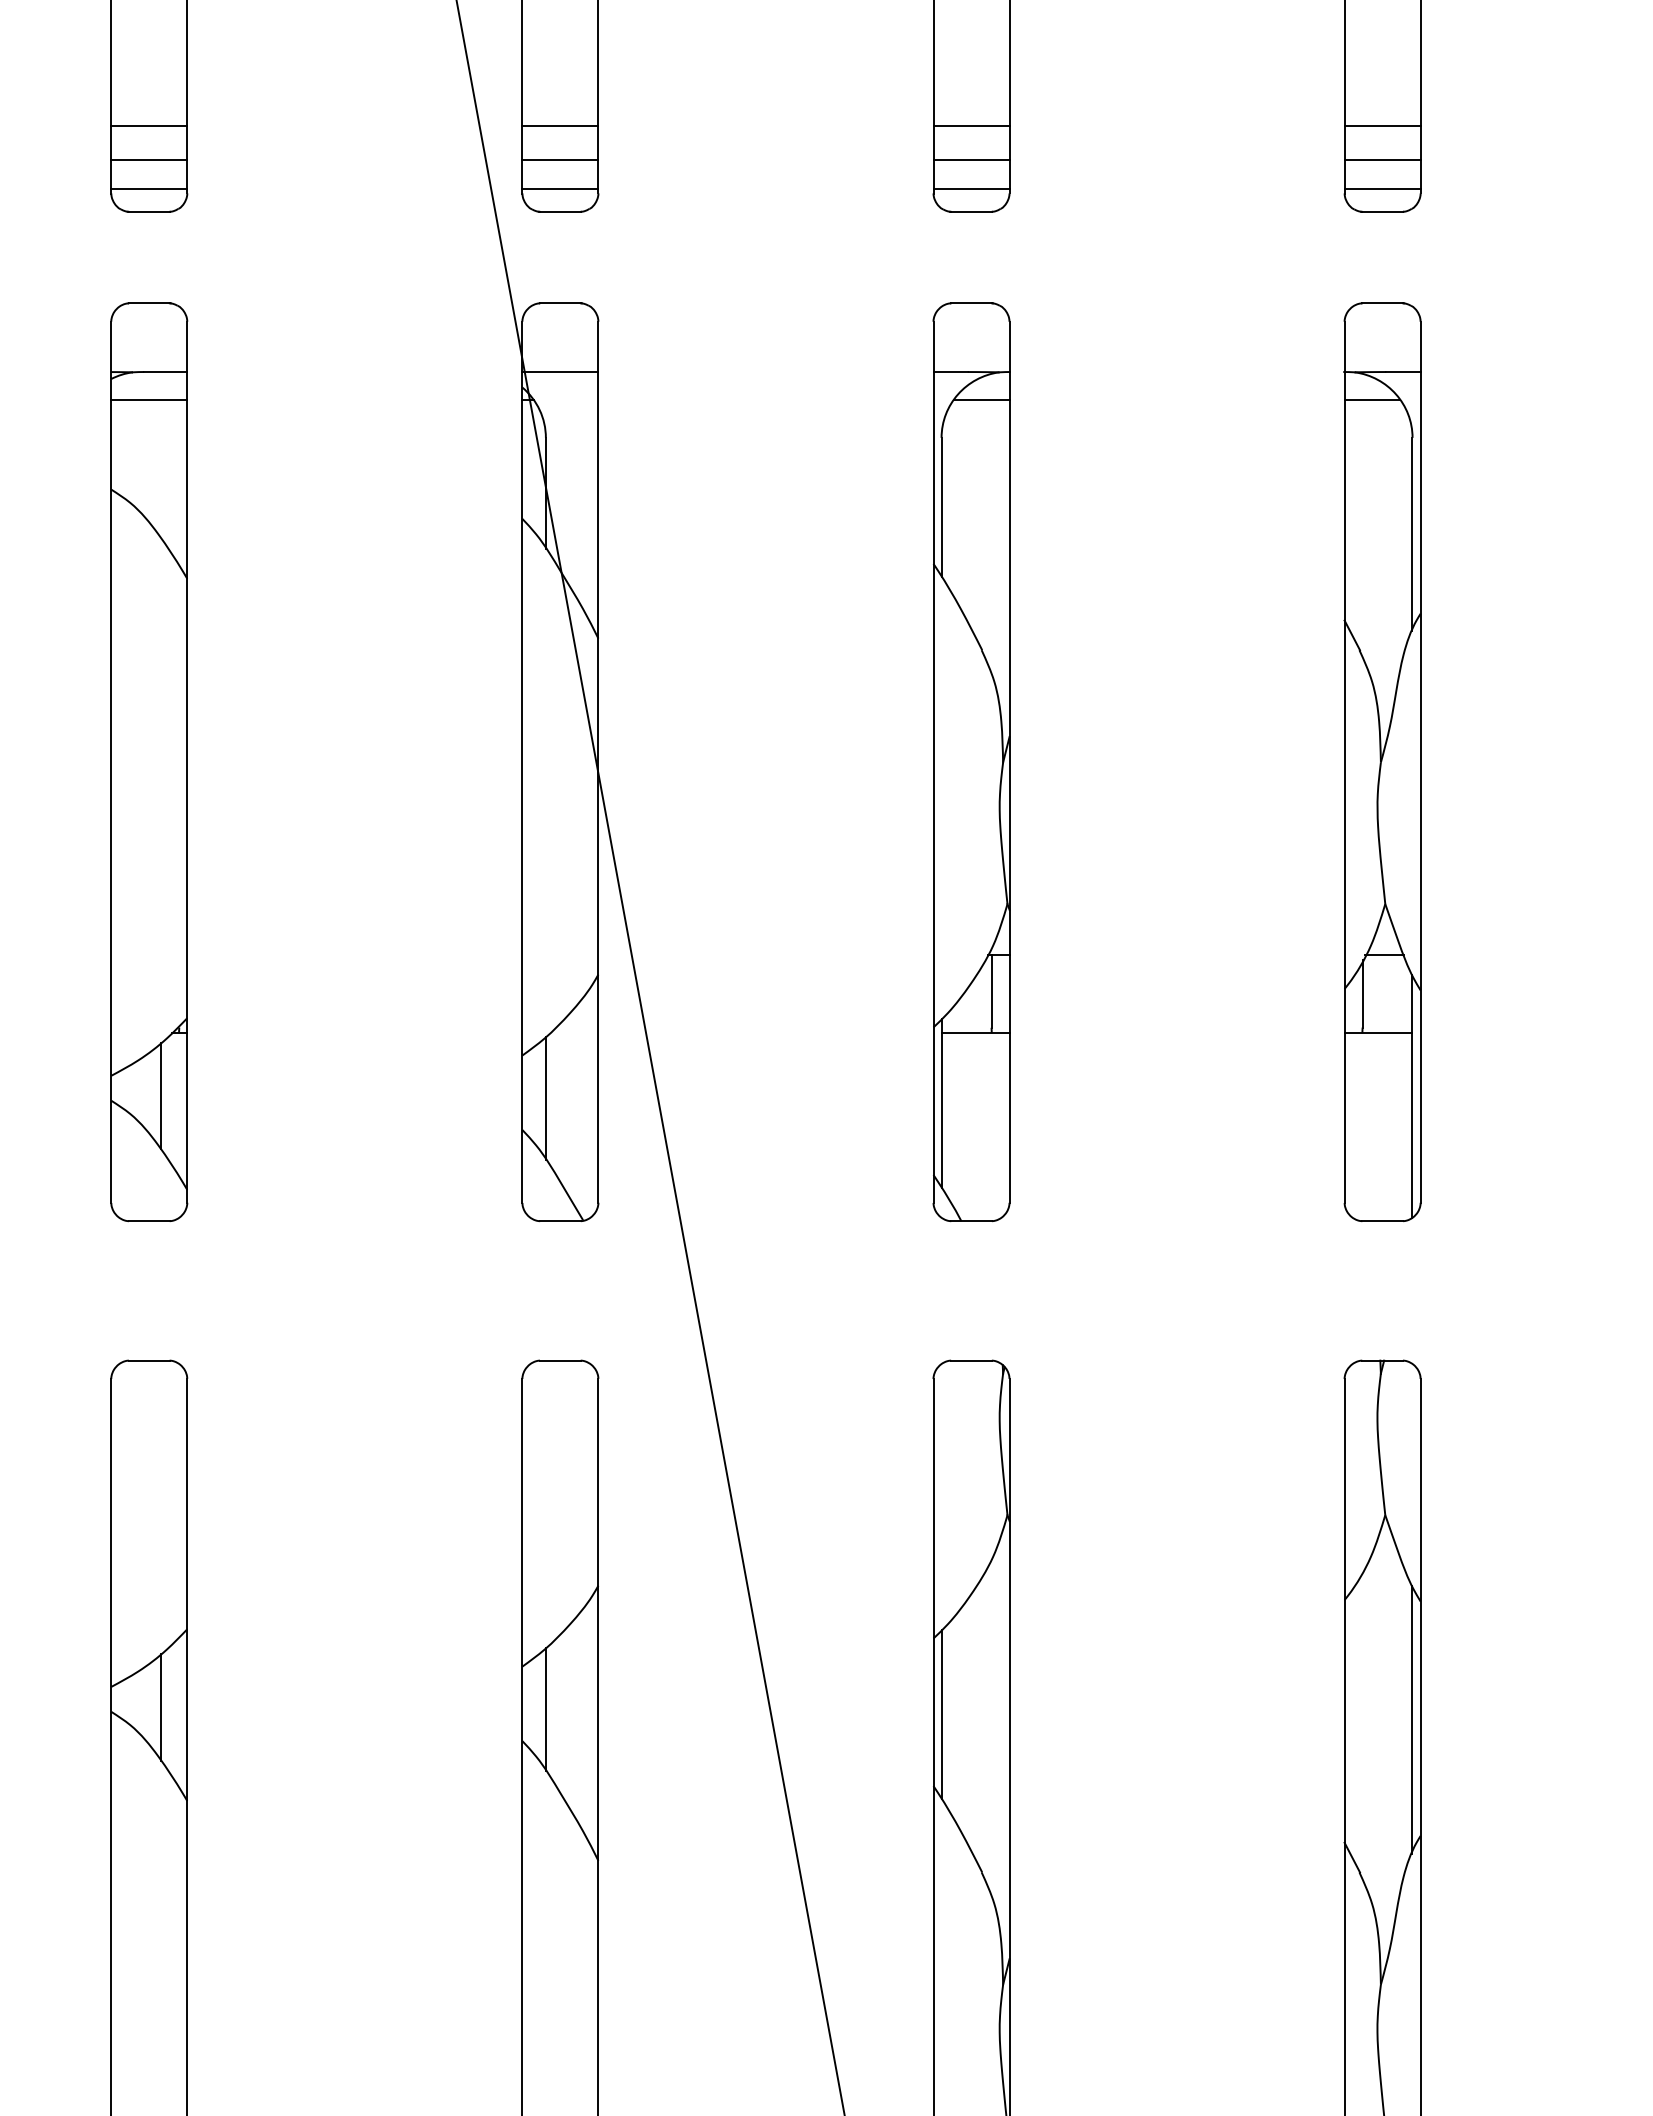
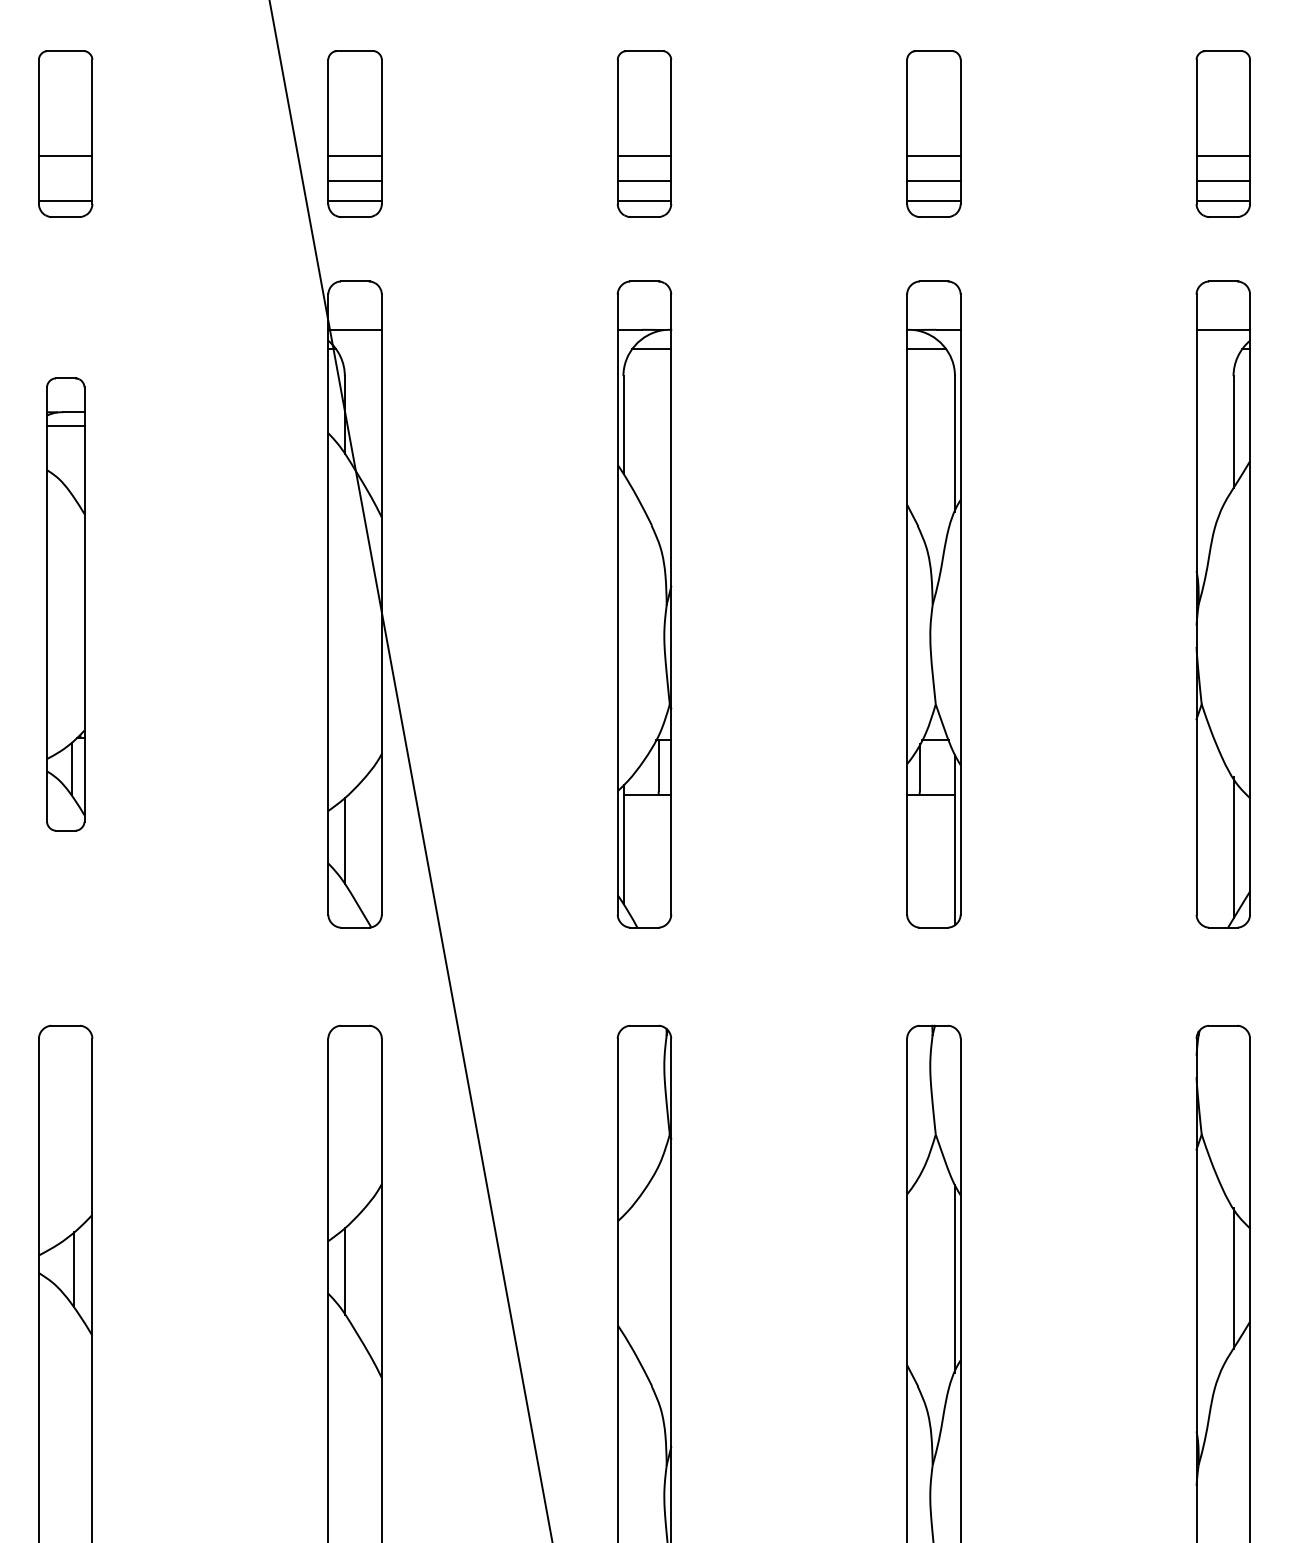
line: (149, 159) -> (65, 180), removed
part: (149, 762) -> (65, 604), size x0.7
line: (941, 1713) -> (623, 1274), removed

